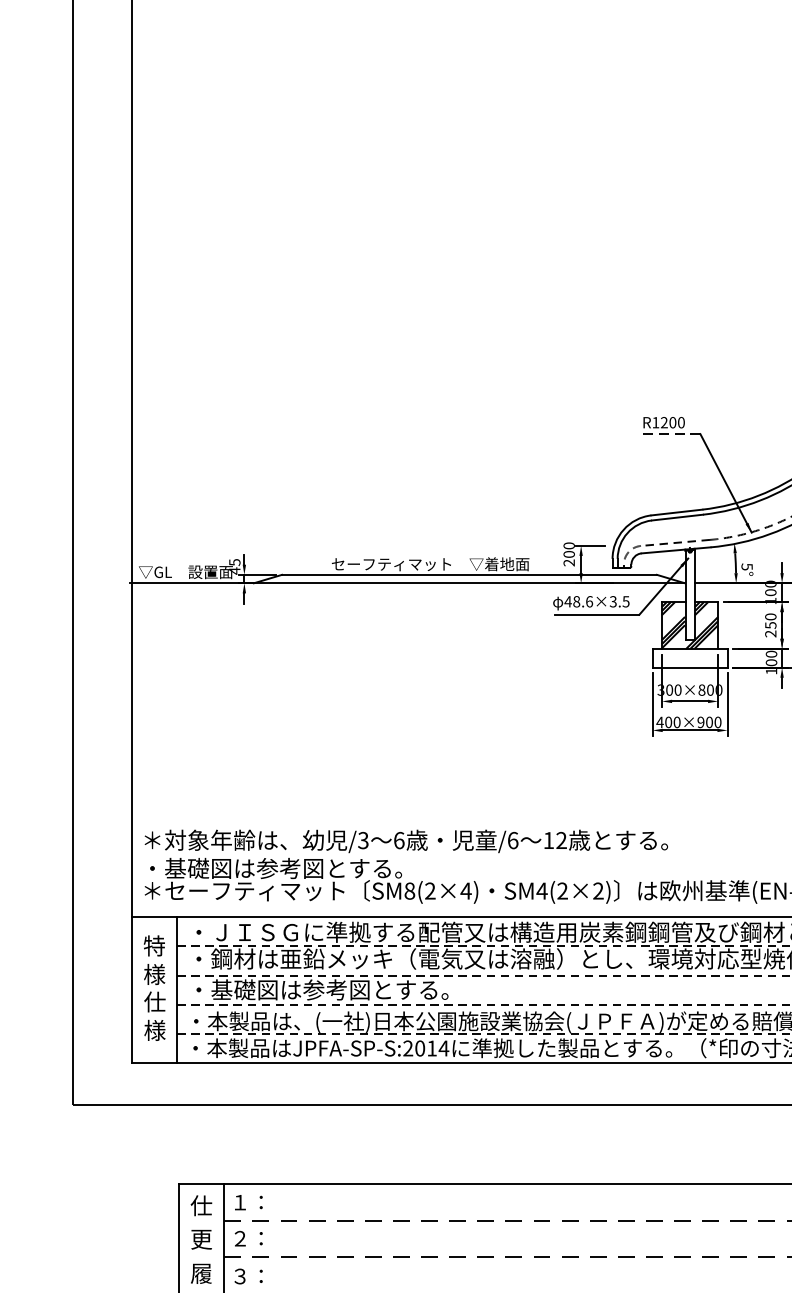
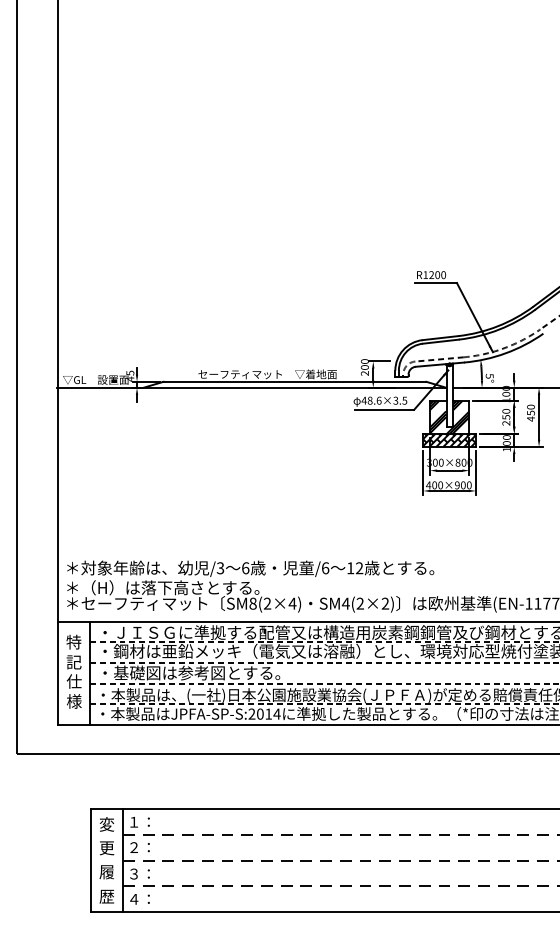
line: (669, 434) -> (435, 283), dashed -> solid
hatch: (689, 657) -> (449, 439), added
text: (282, 867) -> (163, 587), ・基礎図は参考図とする。 -> ＊（H）は落下高さとする。
text: (153, 973) -> (73, 661), 様 -> 記
text: (200, 1205) -> (106, 824), 仕 -> 変

